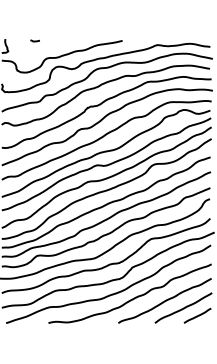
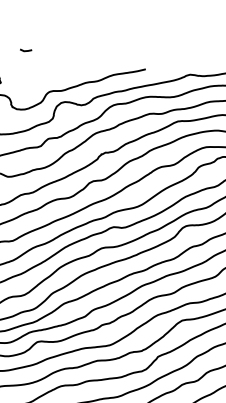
line: (34, 40) -> (25, 49), moved

